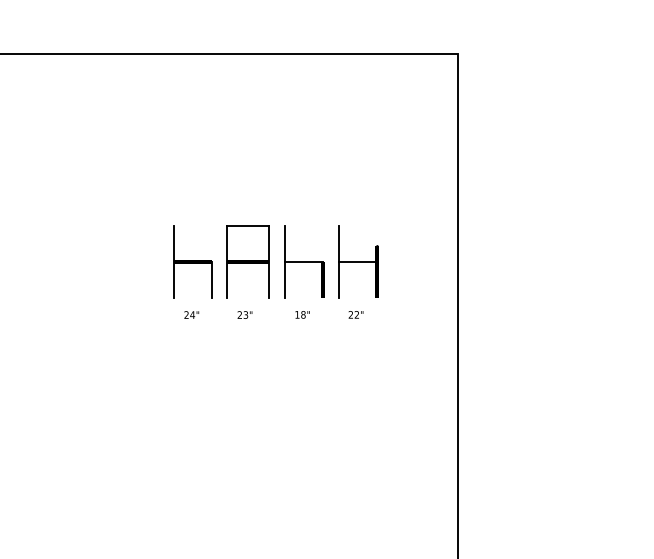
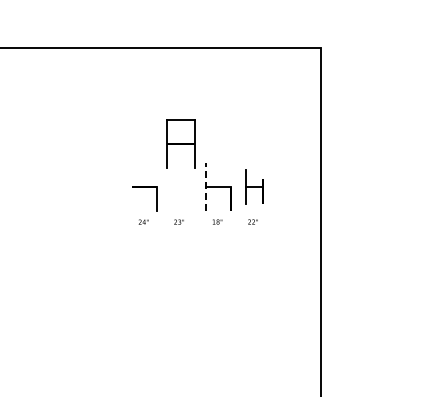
line: (173, 261) -> (131, 186), removed
part: (247, 261) -> (180, 143), moved
line: (284, 261) -> (205, 186), solid -> dashed
part: (358, 261) -> (254, 186), size x0.7

